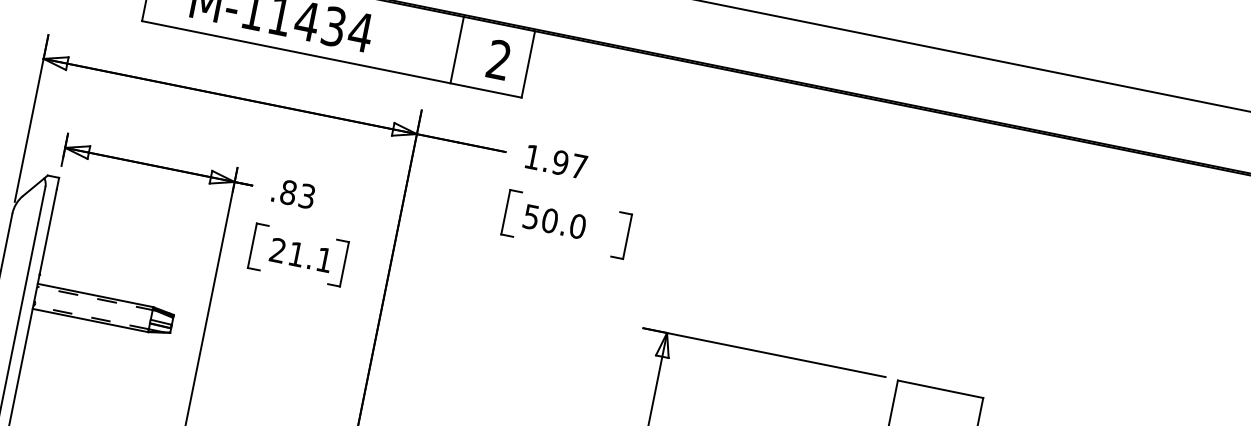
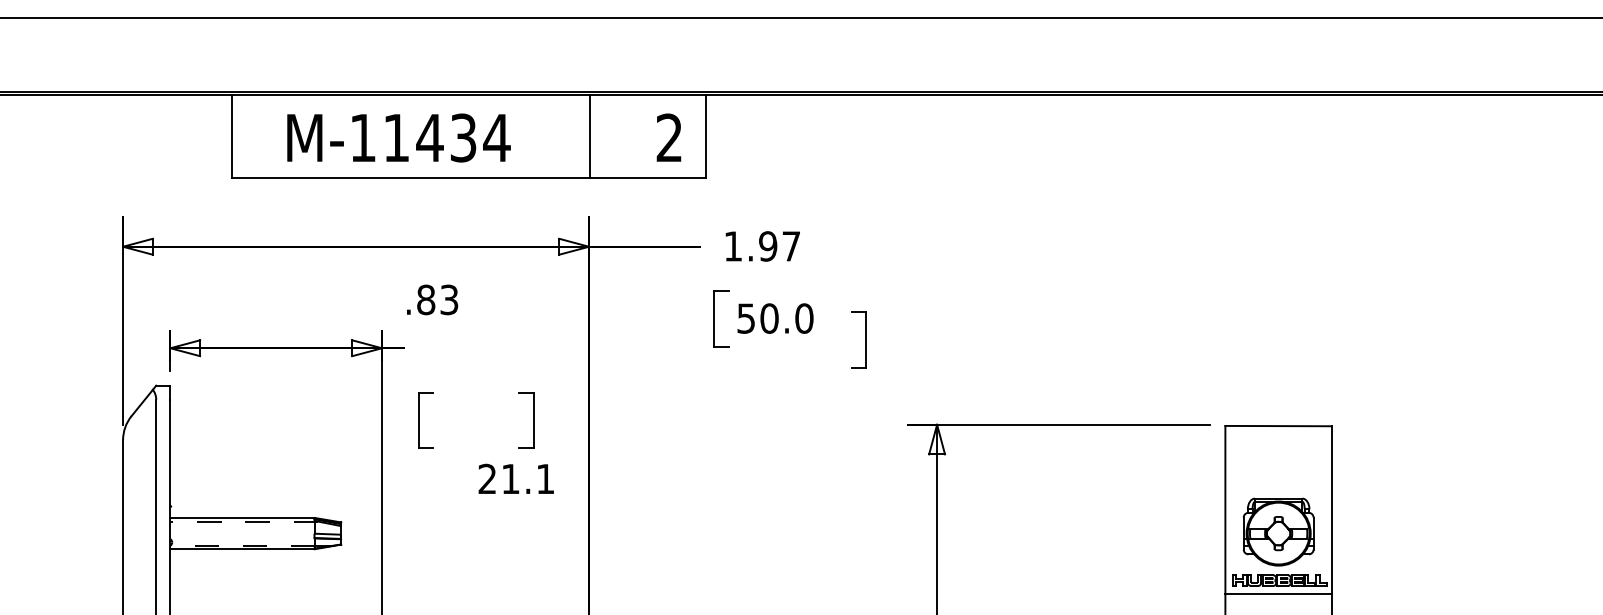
line: (456, 49) -> (589, 135), moved
text: (293, 193) -> (432, 299), moved
part: (626, 236) -> (865, 339), moved
text: (300, 254) -> (515, 478), moved

